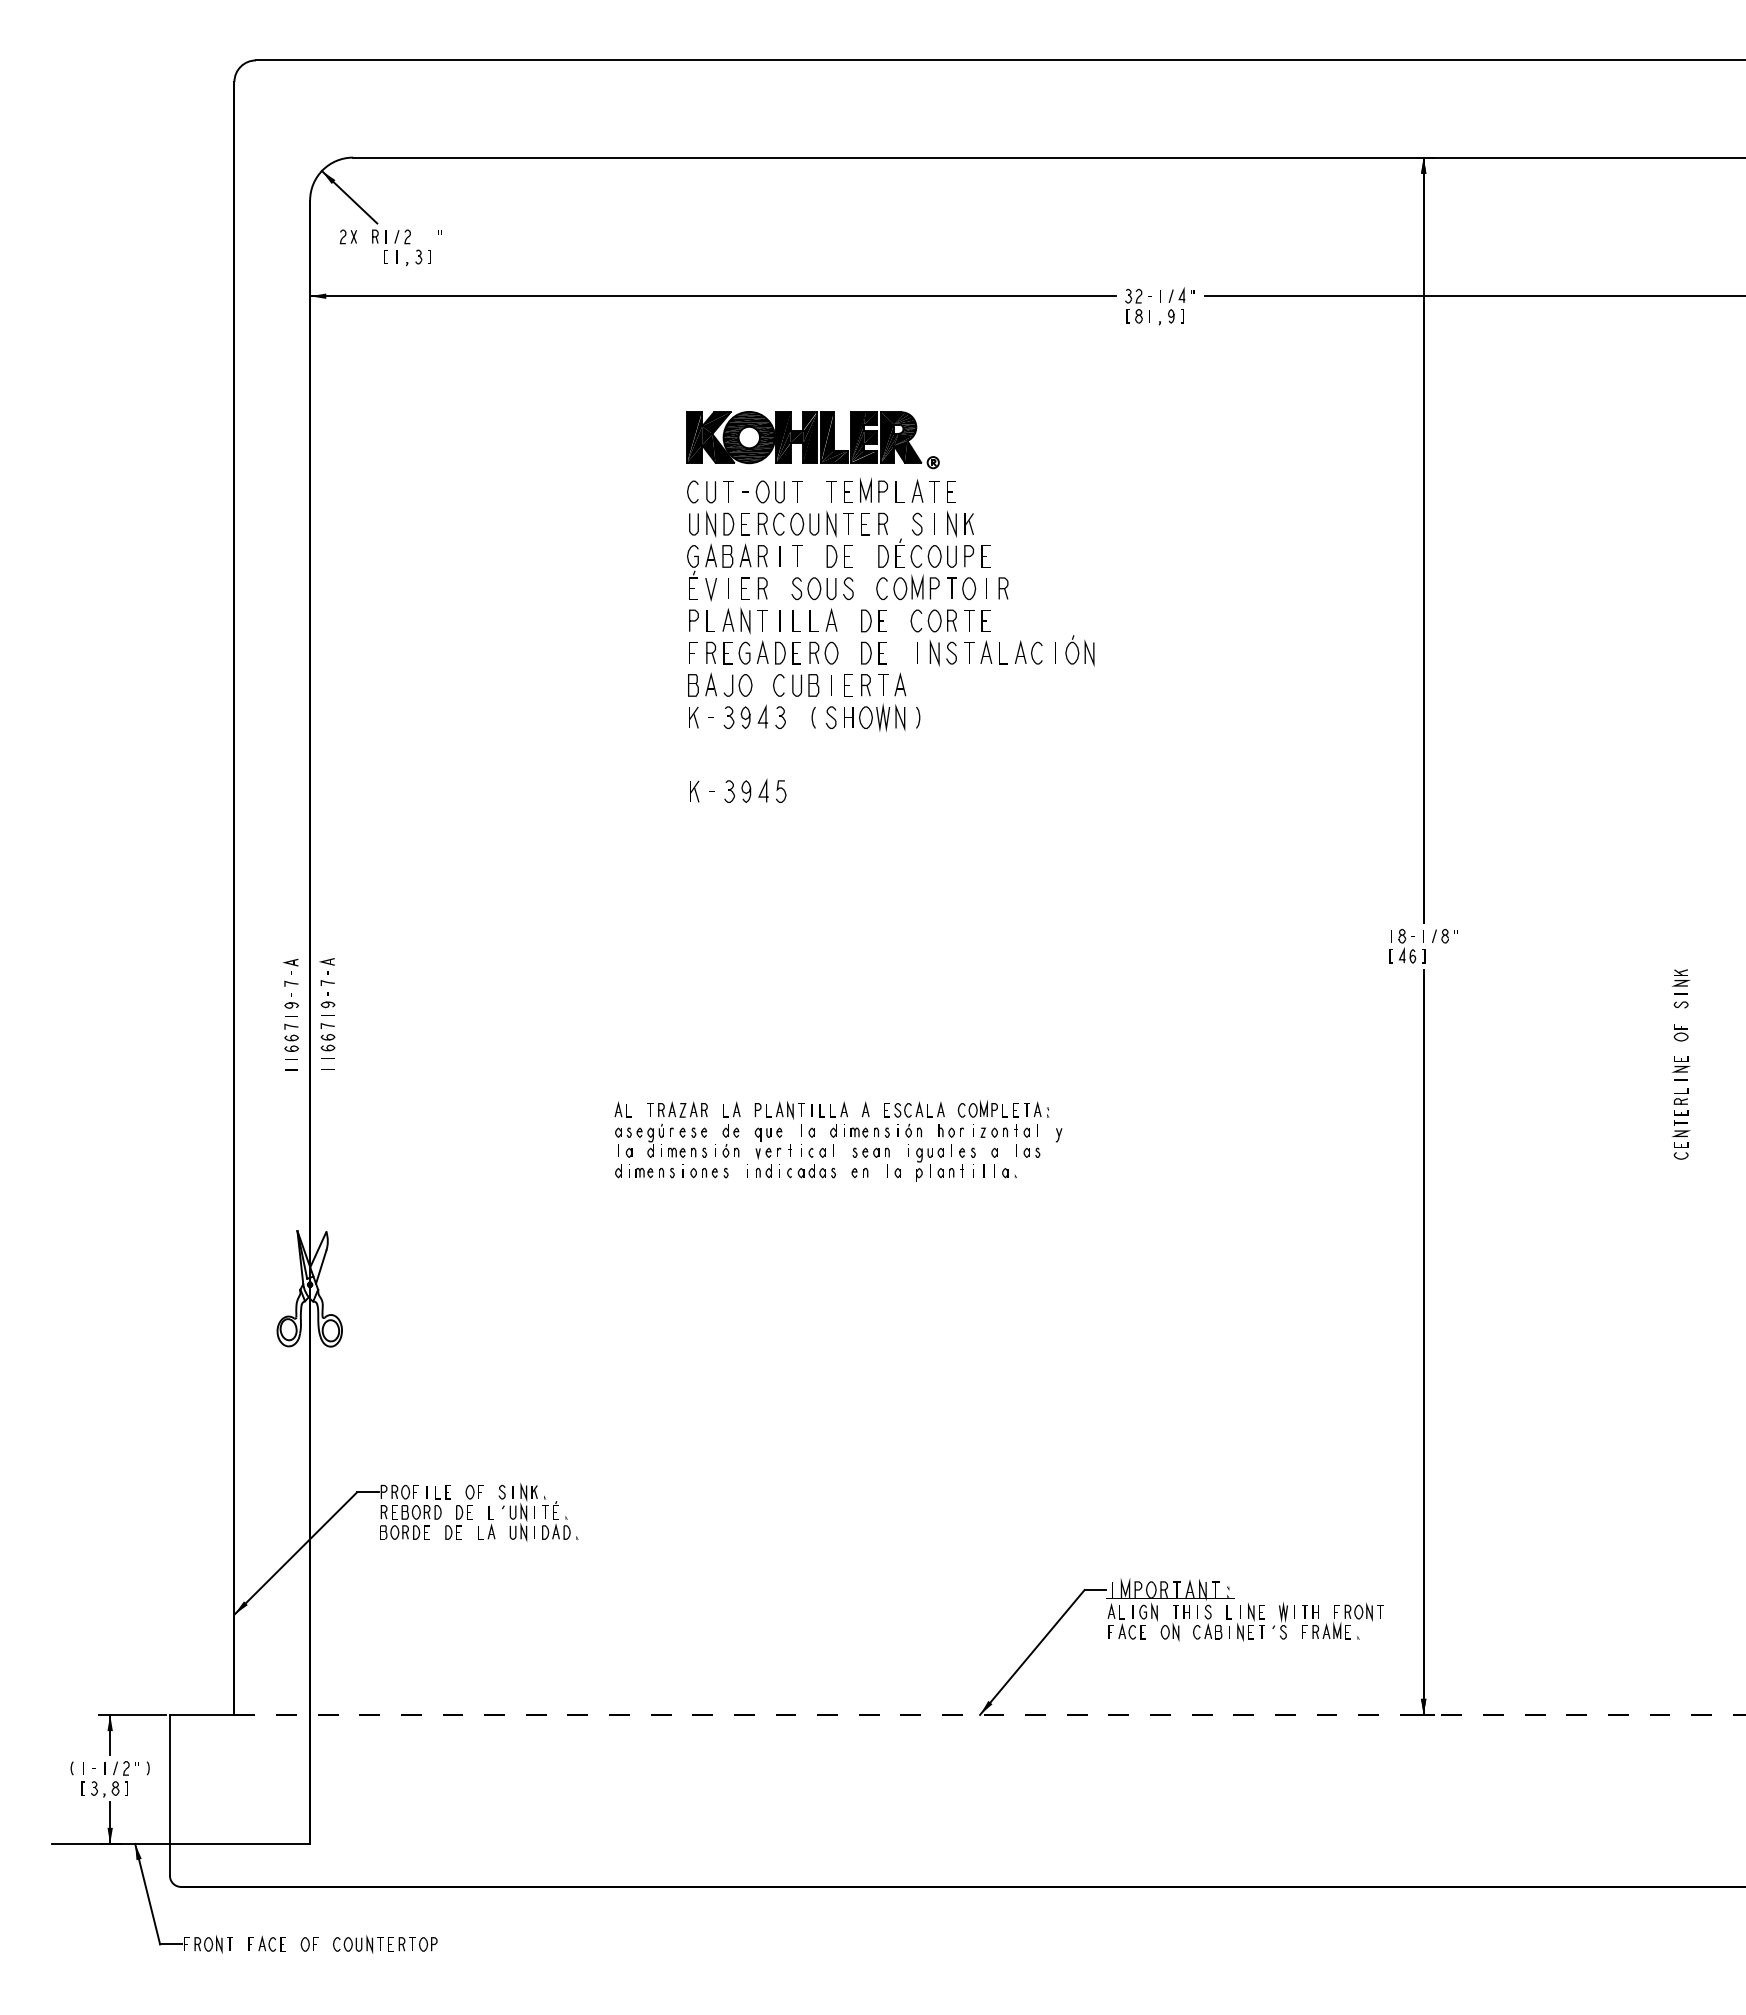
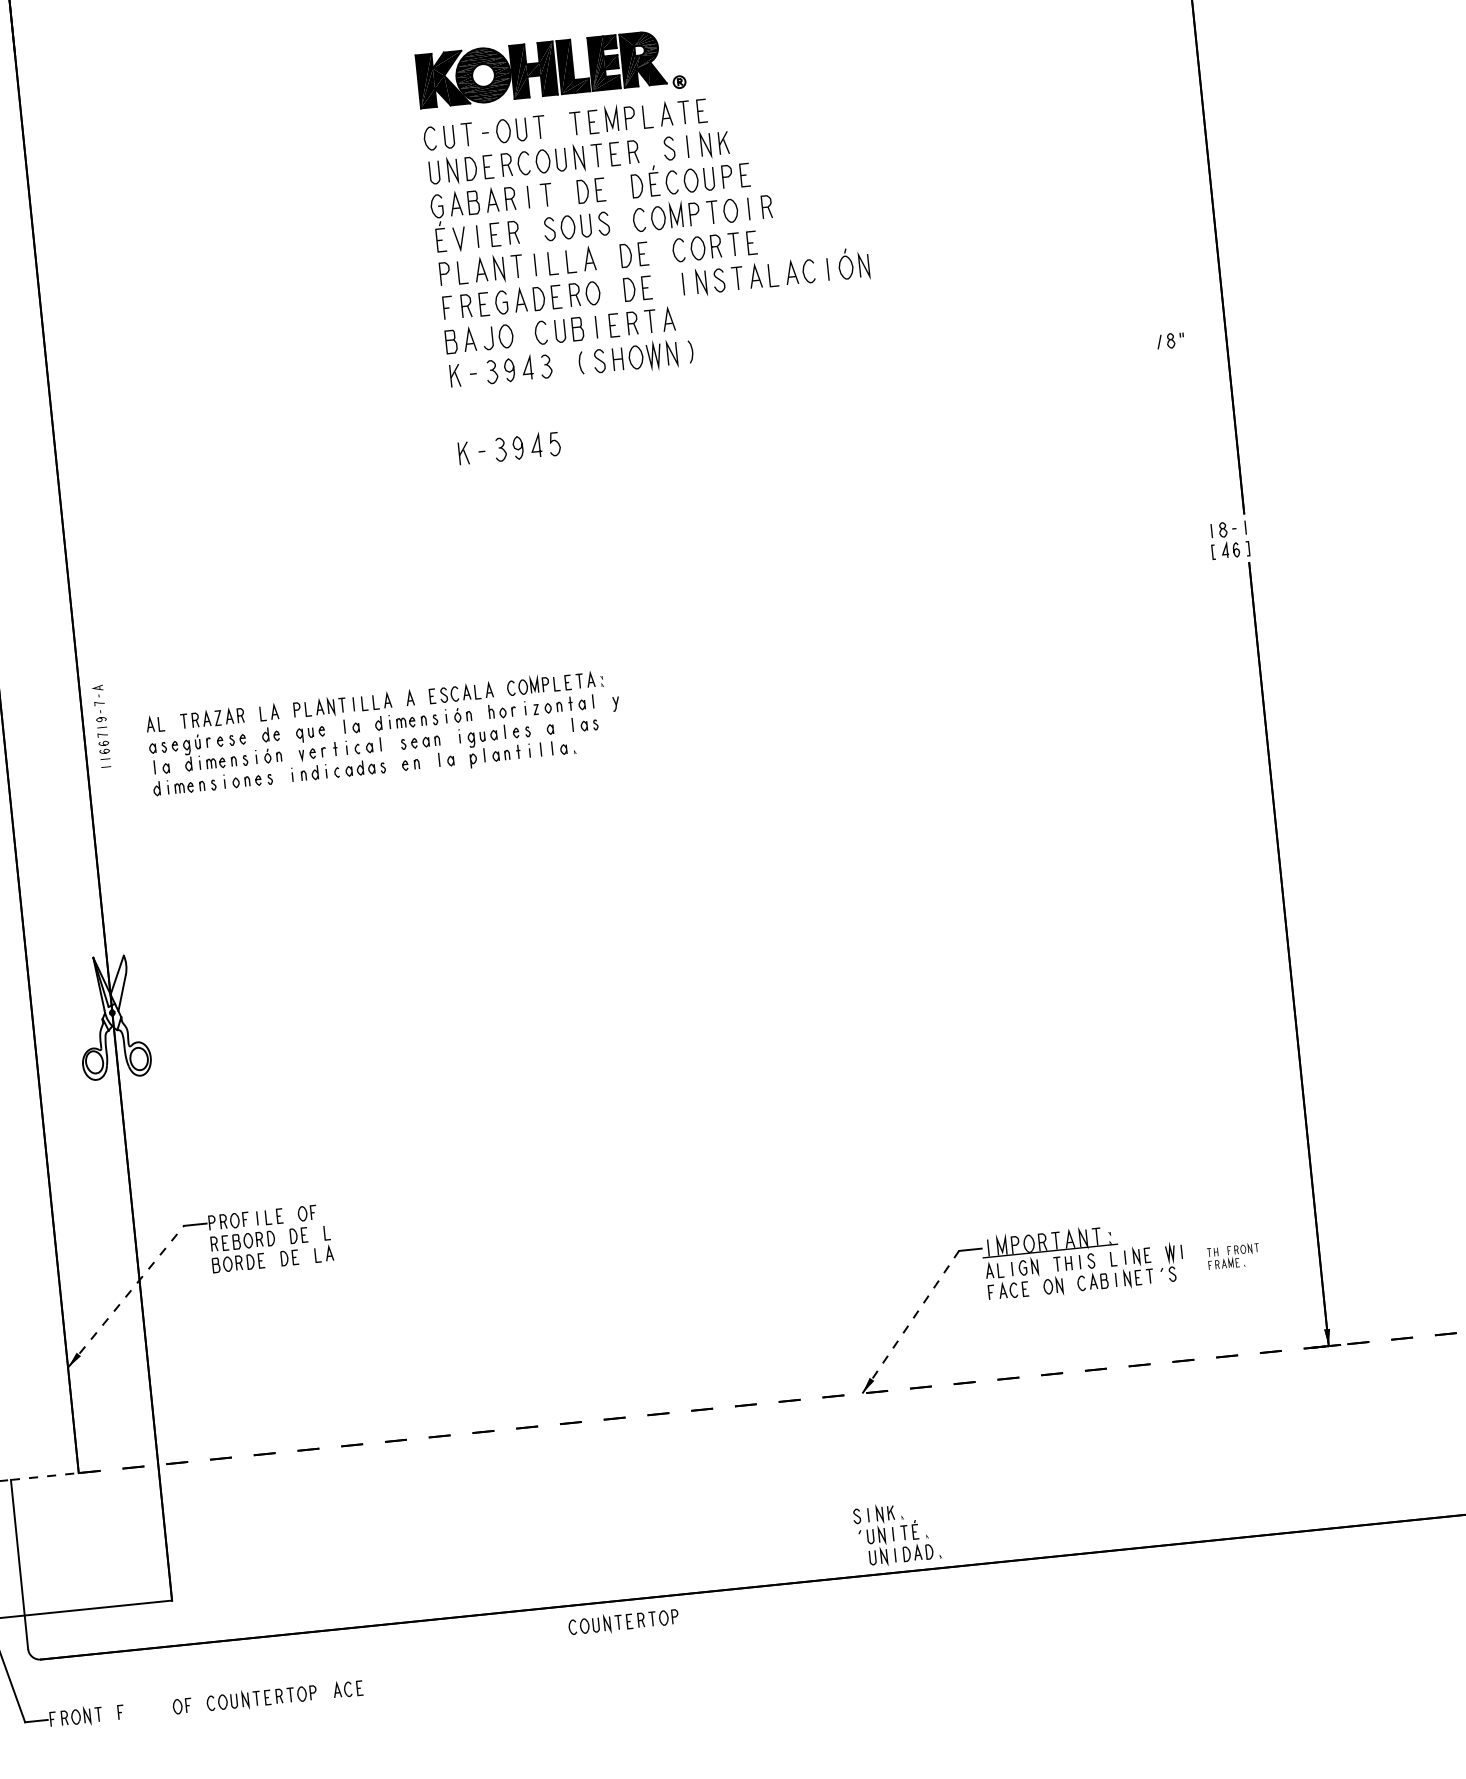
part: (1444, 936) -> (1170, 341), moved
part: (327, 1013) -> (101, 725), size x0.7
part: (290, 1014) -> (62, 730), removed
part: (838, 1140) -> (384, 733), moved
part: (538, 1511) -> (897, 1532), moved
line: (295, 1553) -> (125, 1296), solid -> dashed
part: (1342, 1620) -> (1233, 1255), size x0.6
line: (1032, 1652) -> (910, 1322), solid -> dashed
line: (202, 1714) -> (45, 1476), solid -> dashed
part: (733, 1907) -> (623, 1622), added
part: (271, 1943) -> (347, 1688), moved

